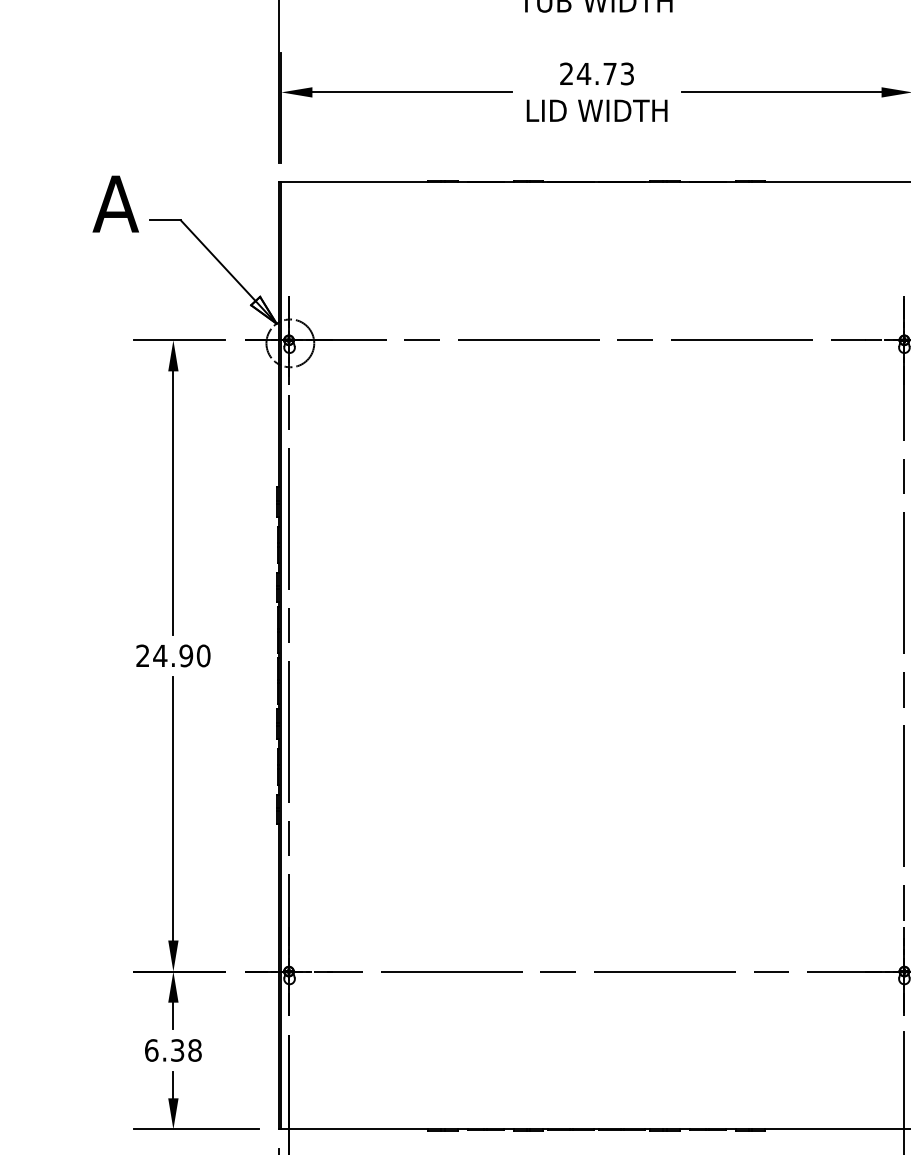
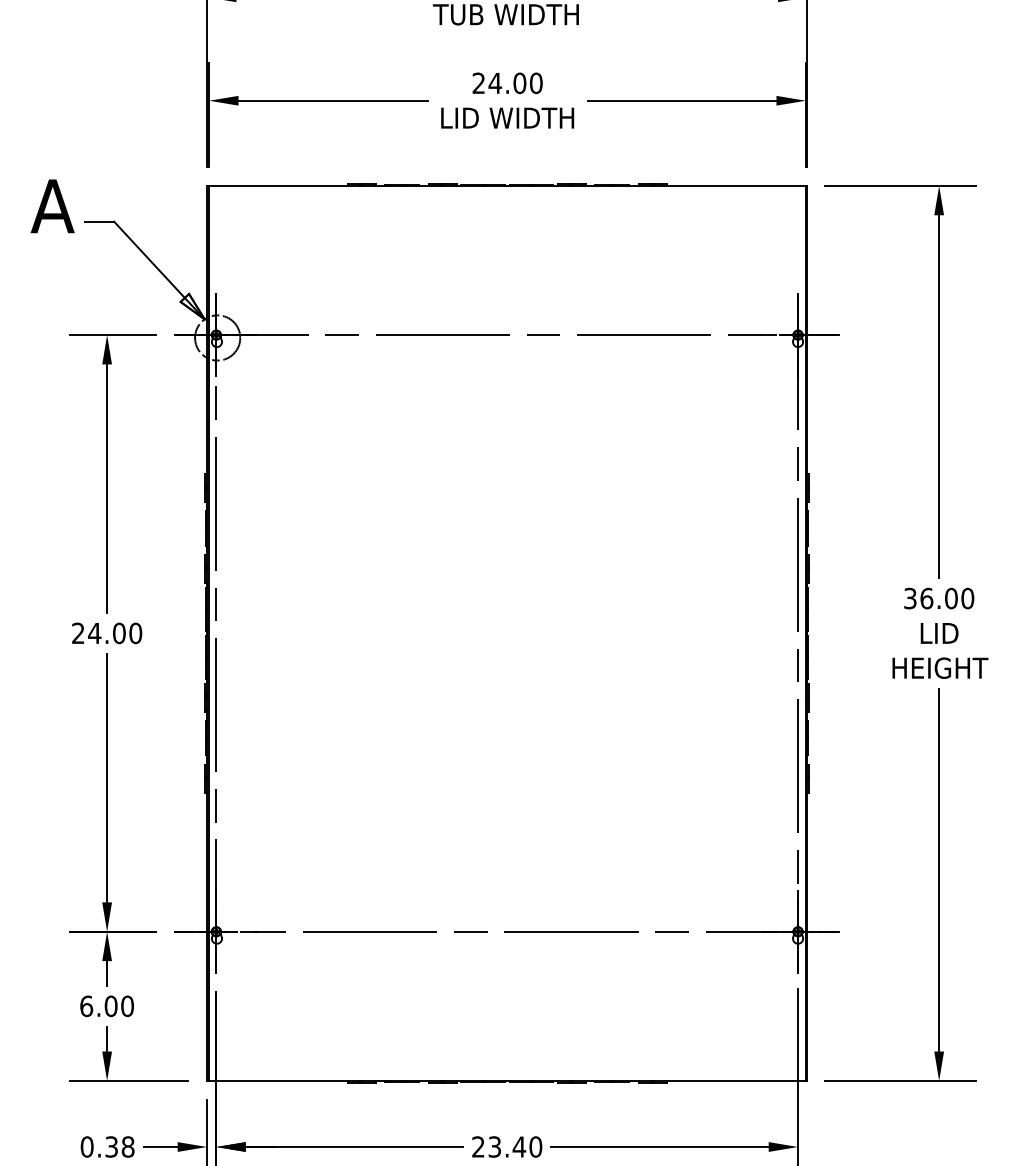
text: (618, 74) -> (527, 83), 24.73 -> 24.00
text: (185, 656) -> (118, 633), 24.90 -> 24.00
text: (185, 1050) -> (118, 1006), 6.38 -> 6.00

